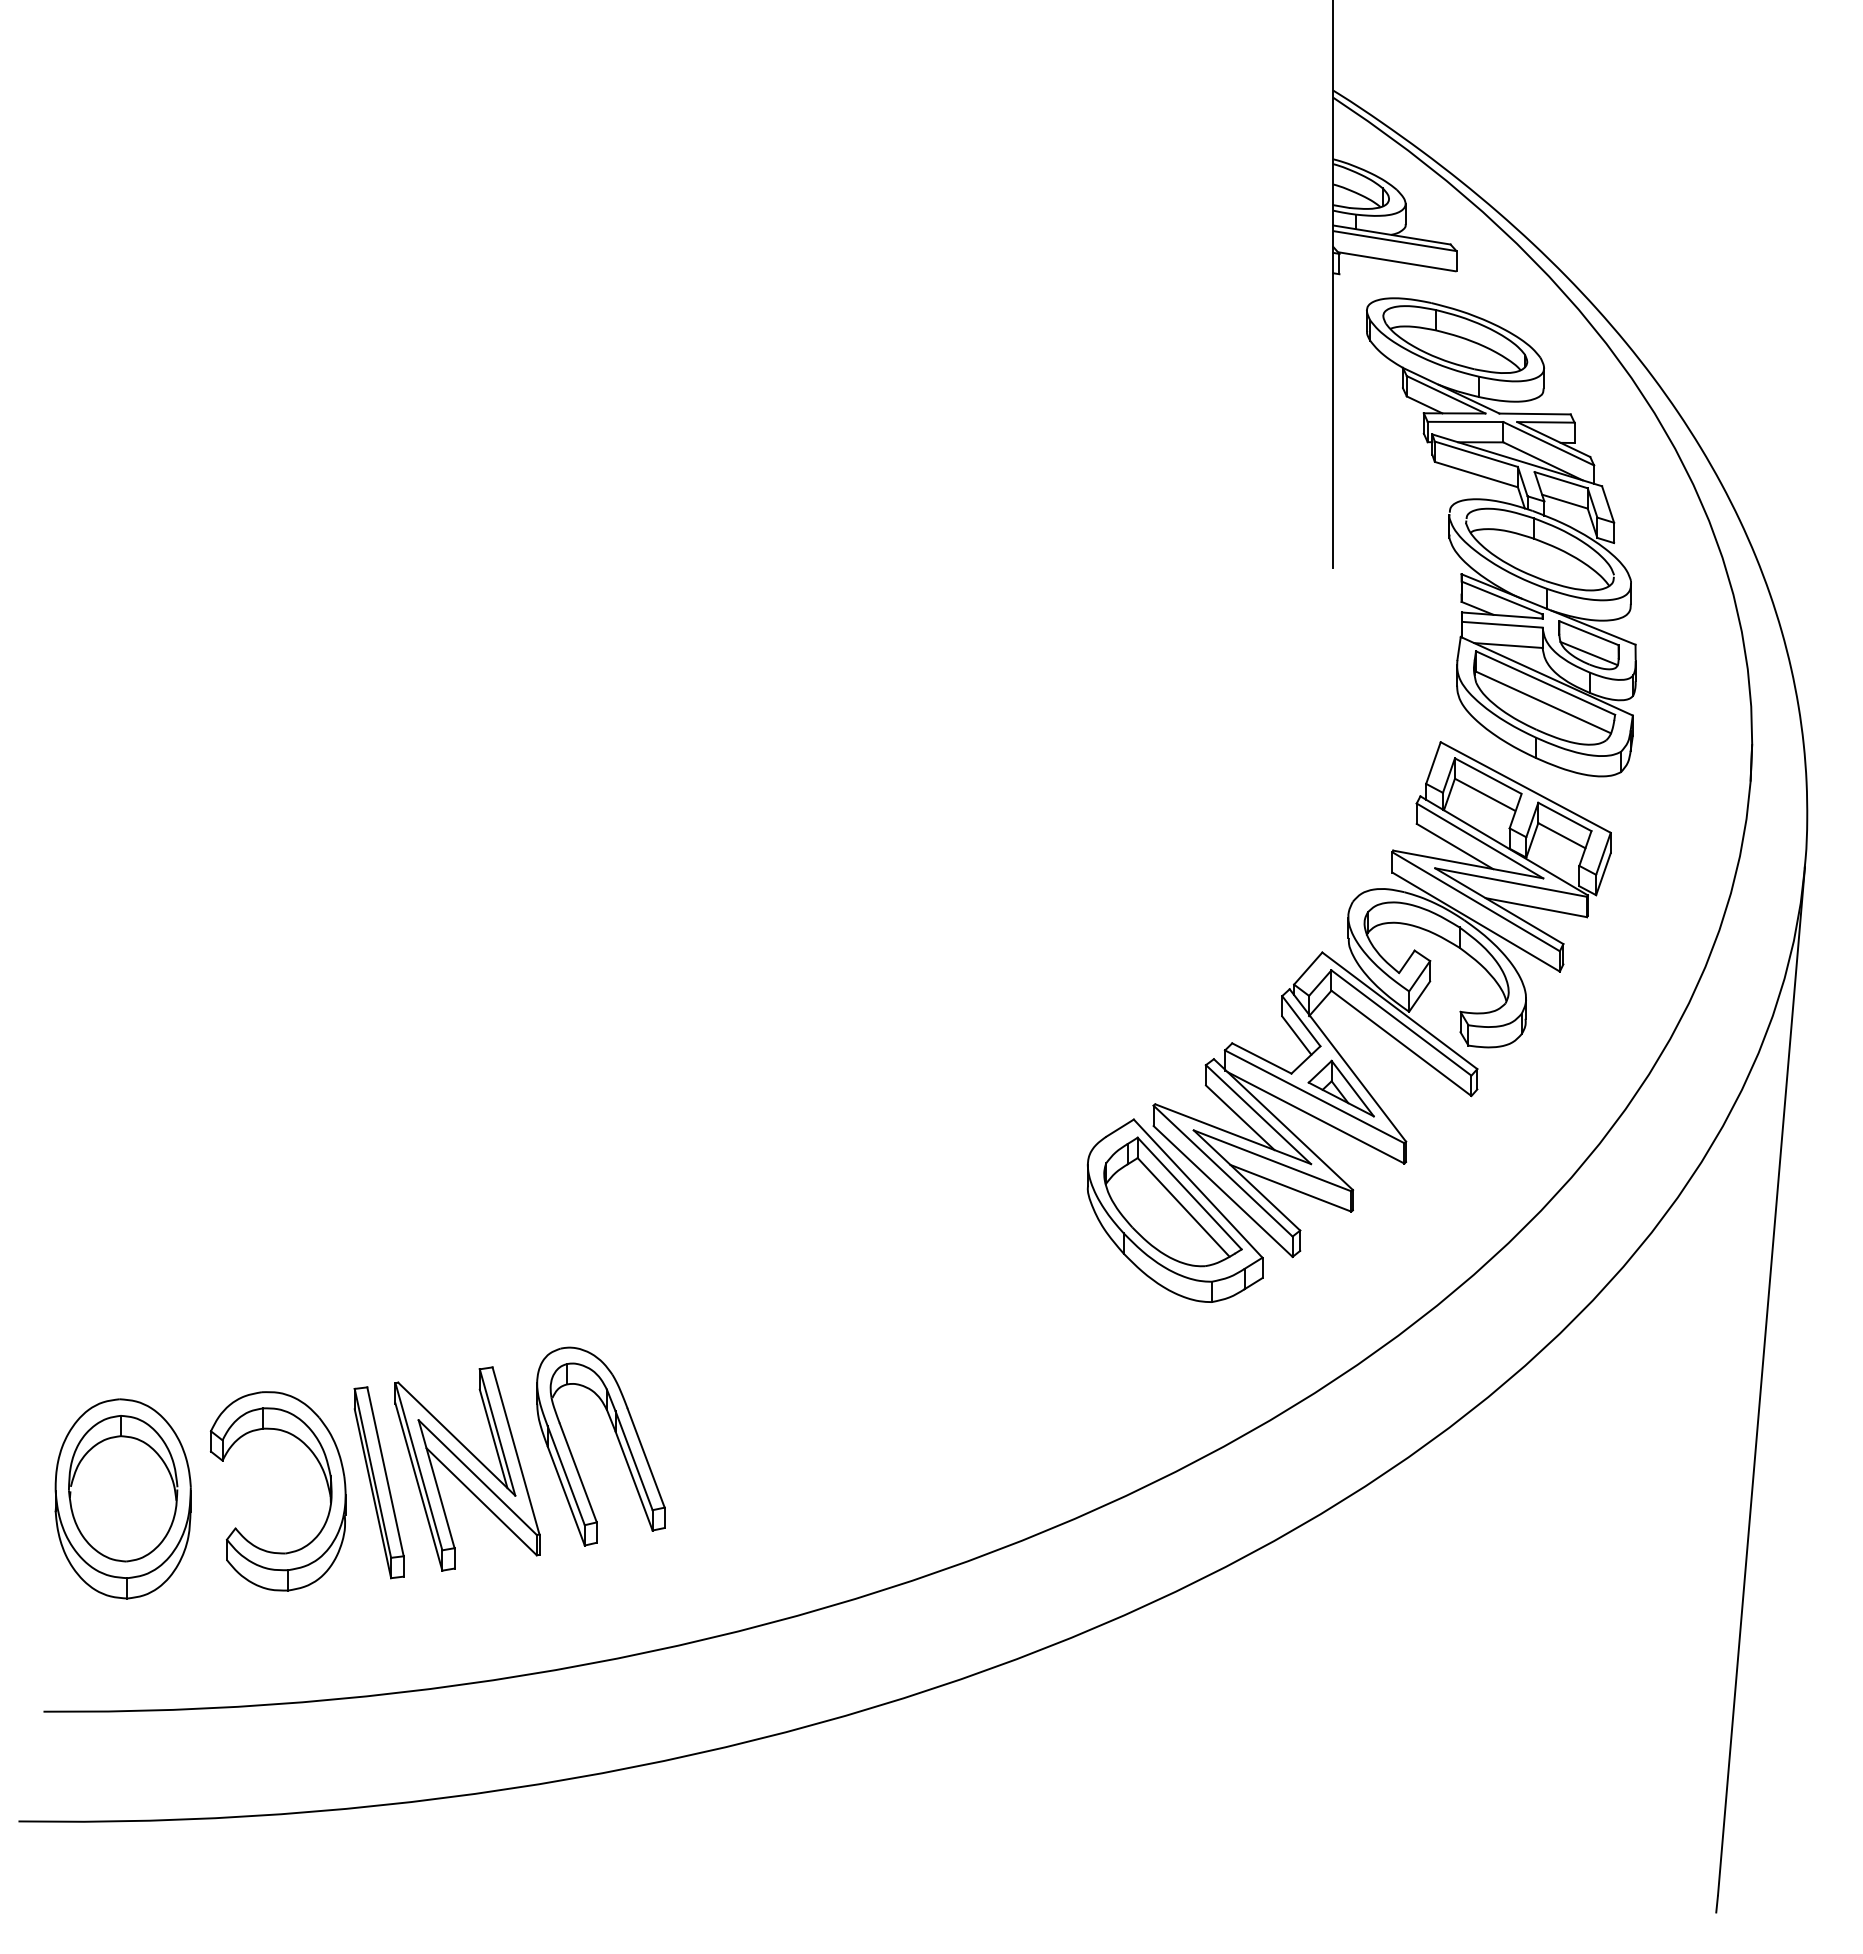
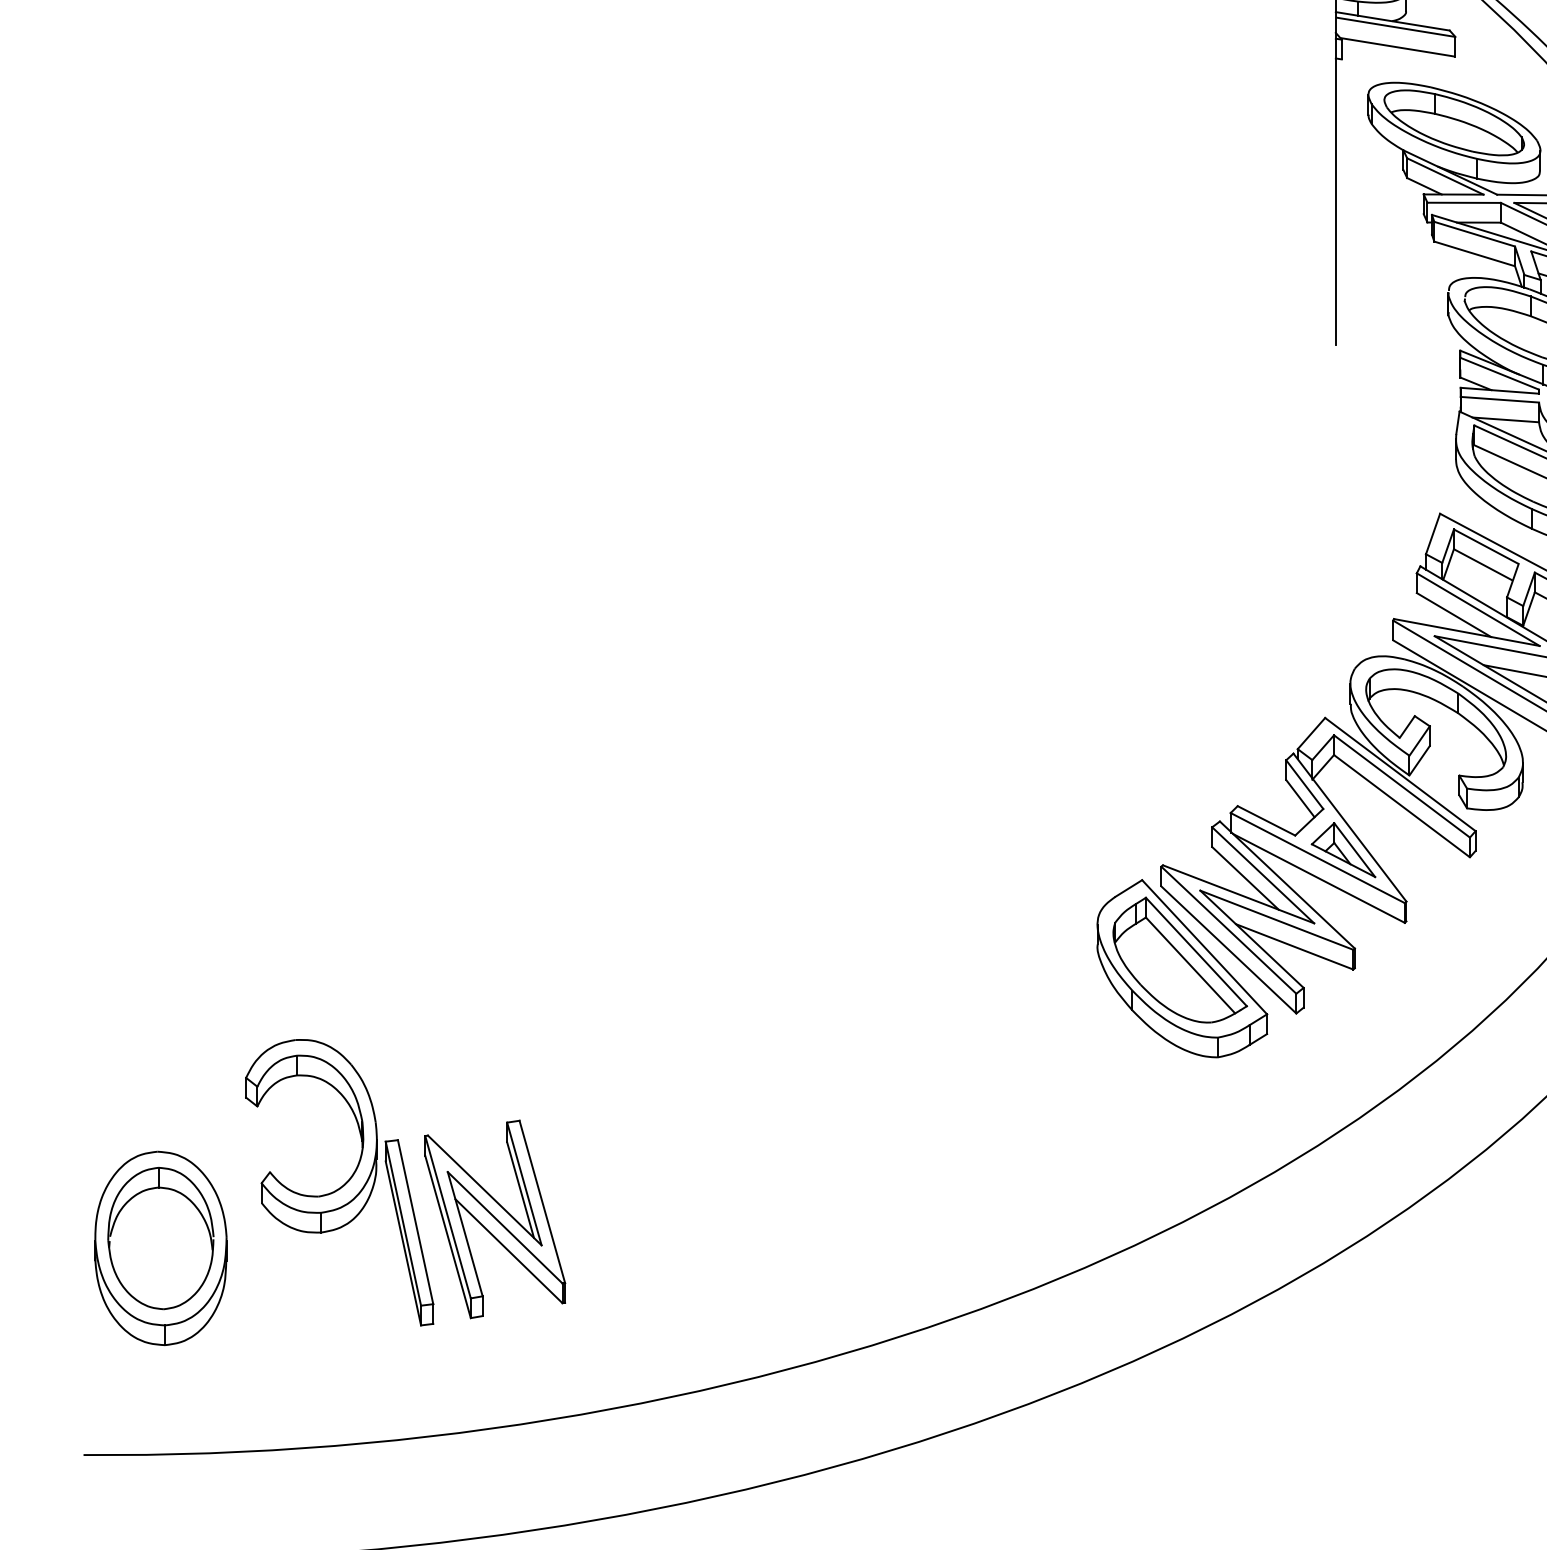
part: (616, 1437) -> (639, 1188), removed
part: (323, 1474) -> (355, 1119), moved

